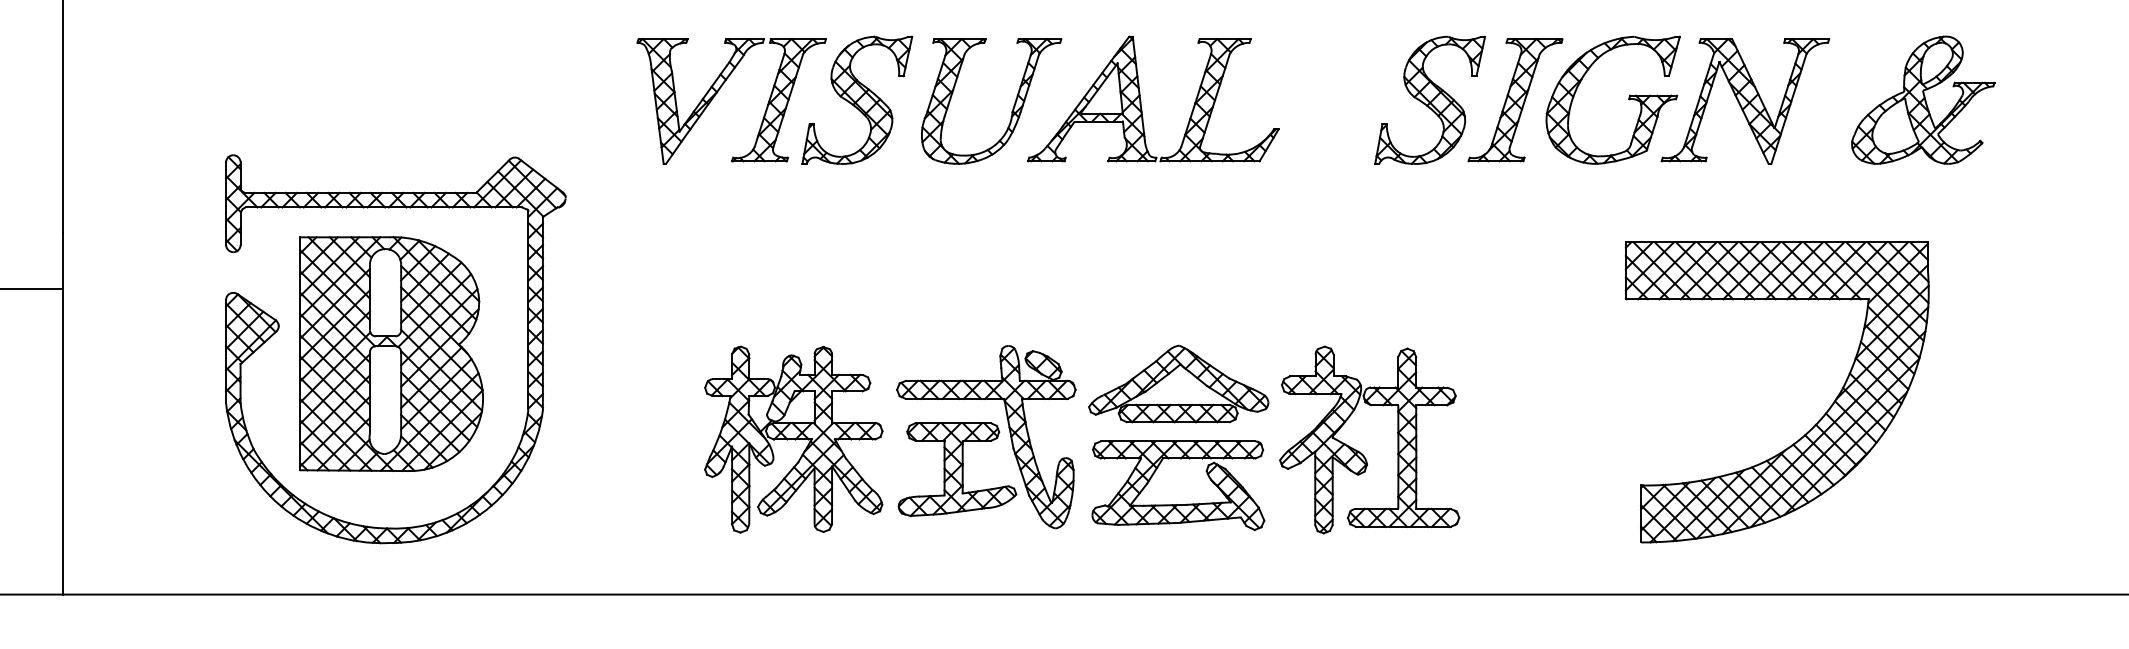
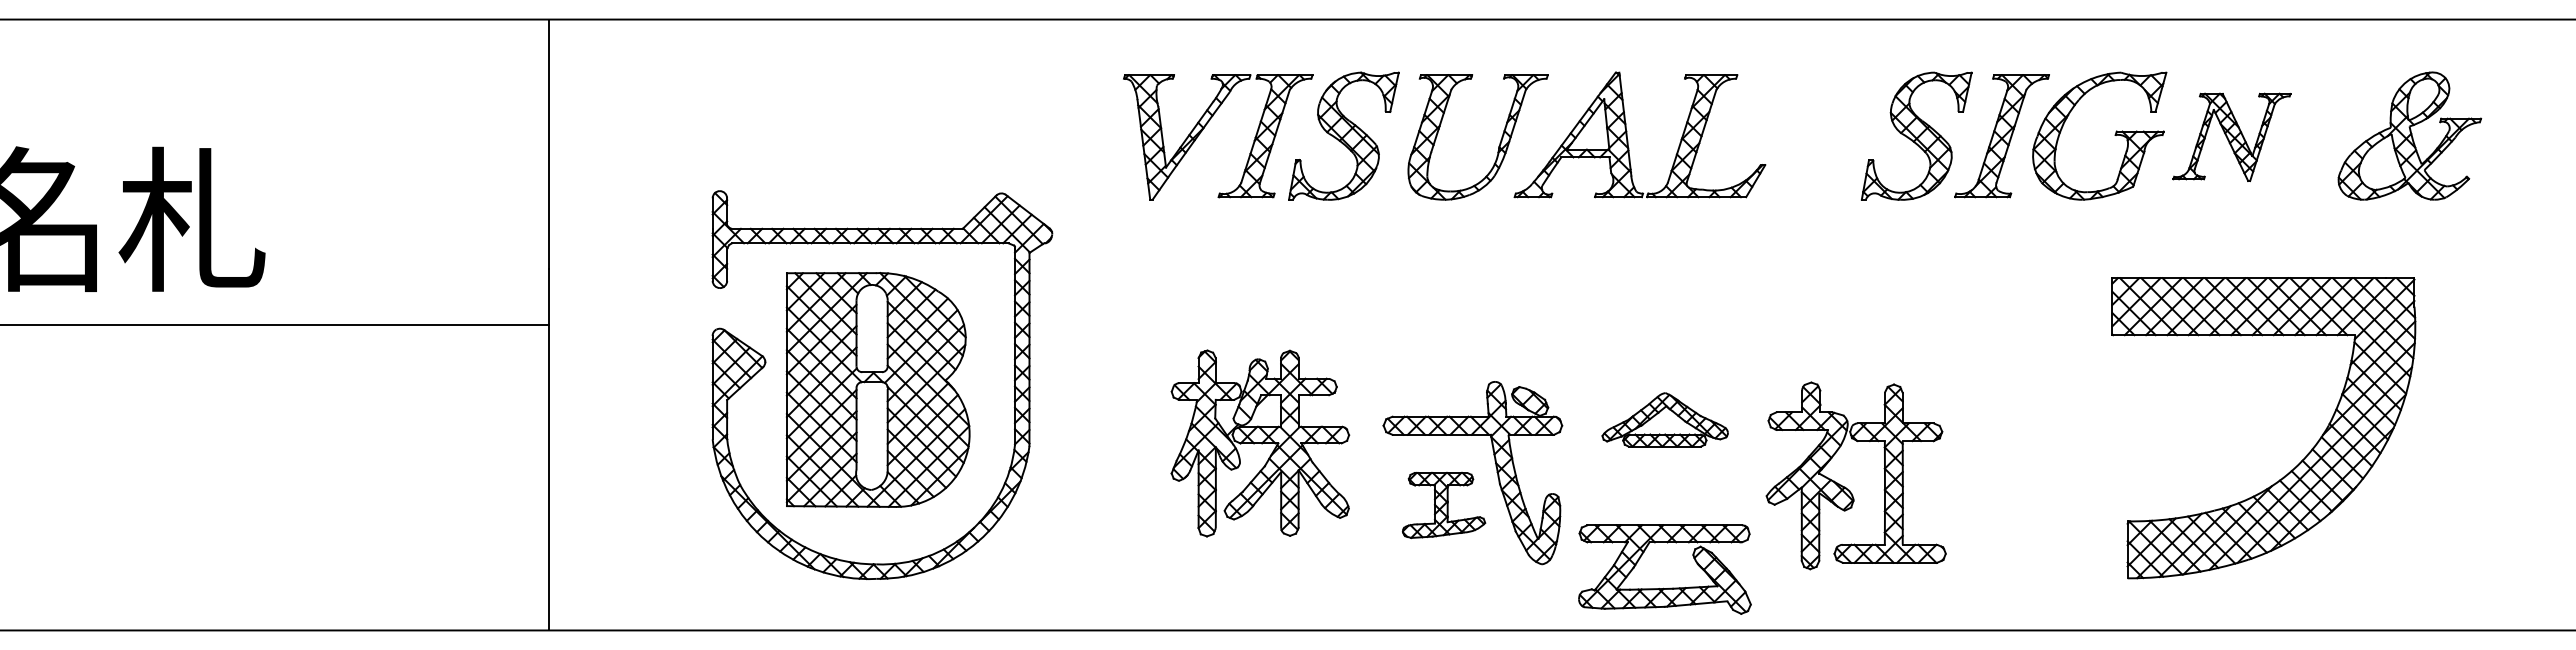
part: (1744, 101) -> (2231, 137), size x0.7
part: (1177, 383) -> (1664, 419), size x0.7
part: (793, 439) -> (1260, 443), moved
part: (956, 469) -> (1443, 505), size x0.7
part: (1176, 503) -> (1663, 587), moved

